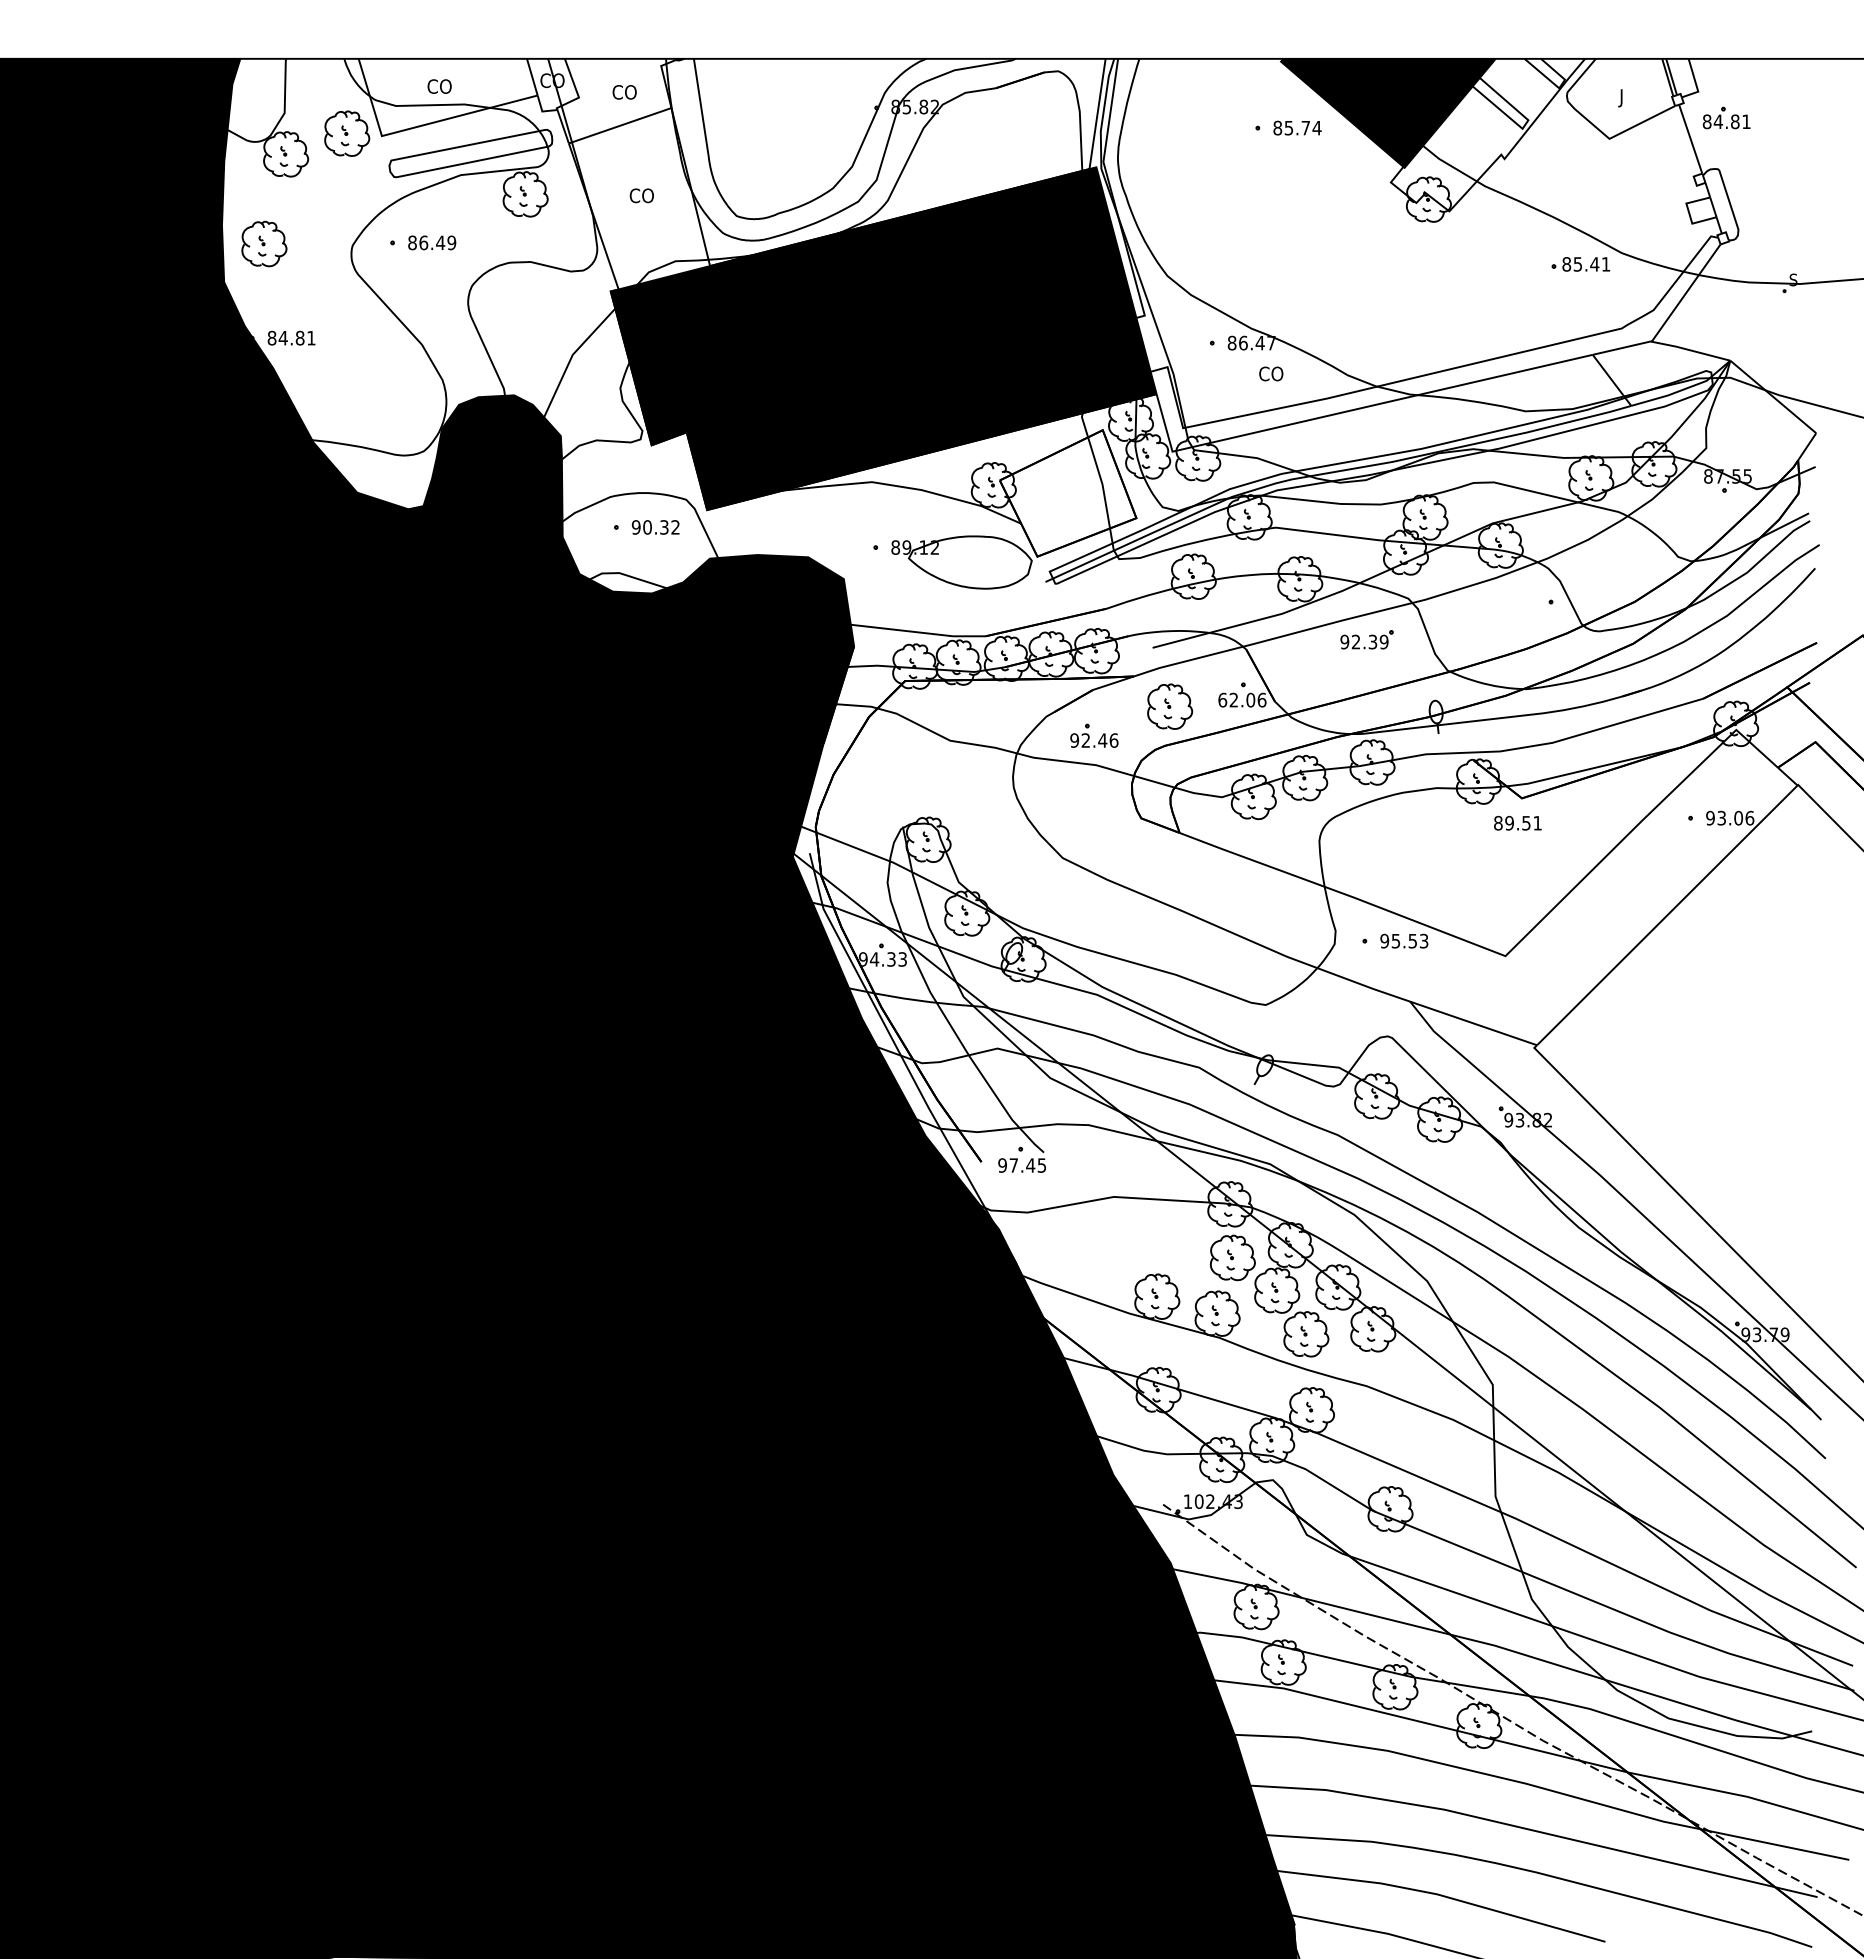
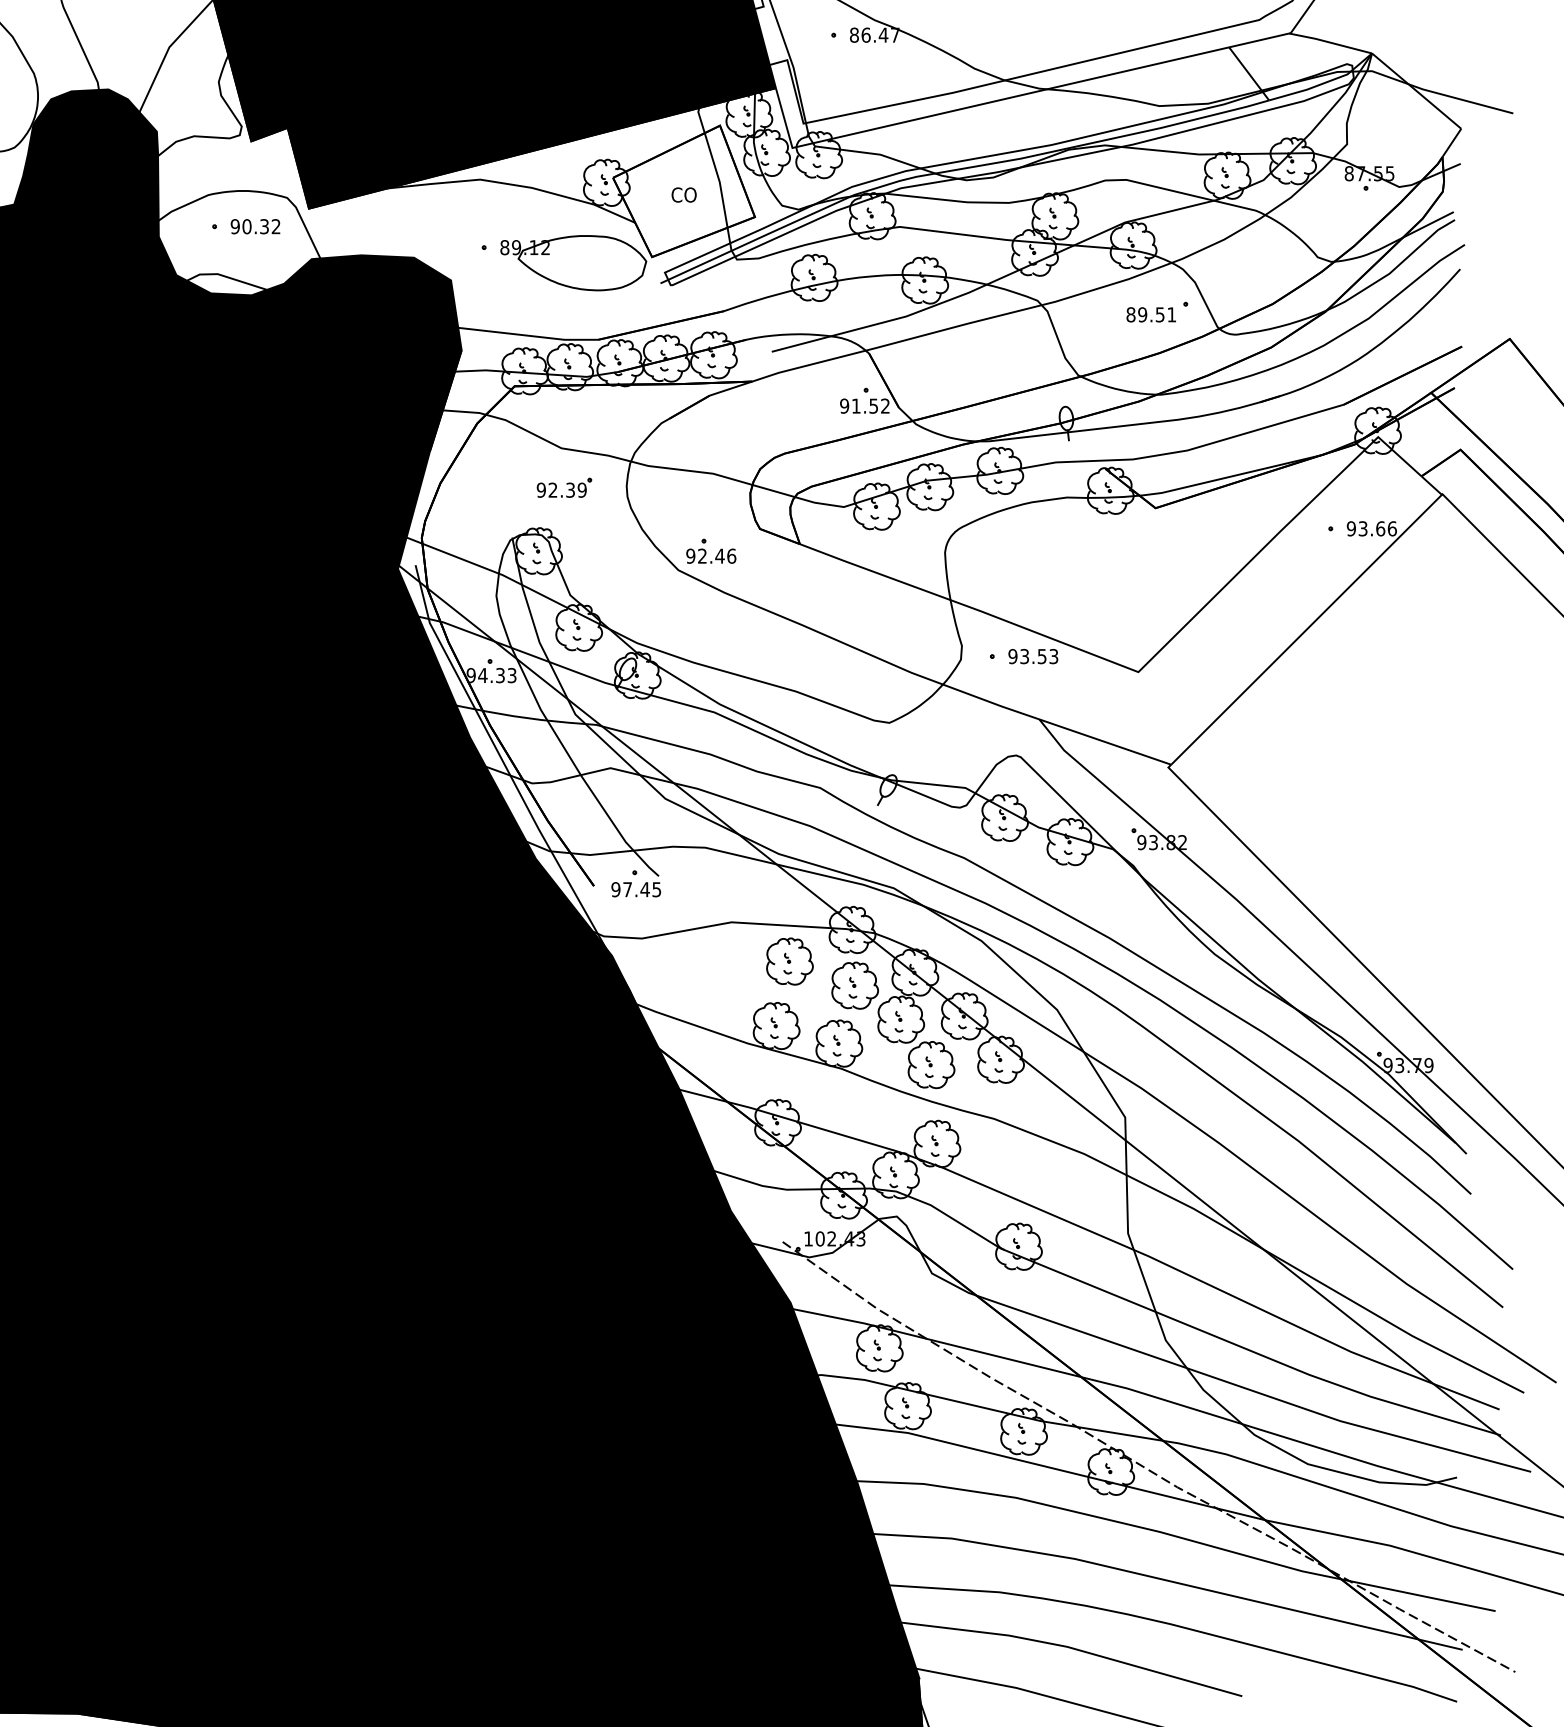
text: (1271, 373) -> (684, 194), moved
part: (1366, 639) -> (563, 487), moved
text: (1242, 699) -> (865, 405), 62.06 -> 91.52
part: (1170, 706) -> (790, 961), moved
part: (1094, 735) -> (711, 550), moved
text: (1738, 817) -> (1380, 528), 93.06 -> 93.66
text: (1517, 822) -> (1150, 314), moved
text: (1396, 940) -> (1025, 655), 95.53 -> 93.53

